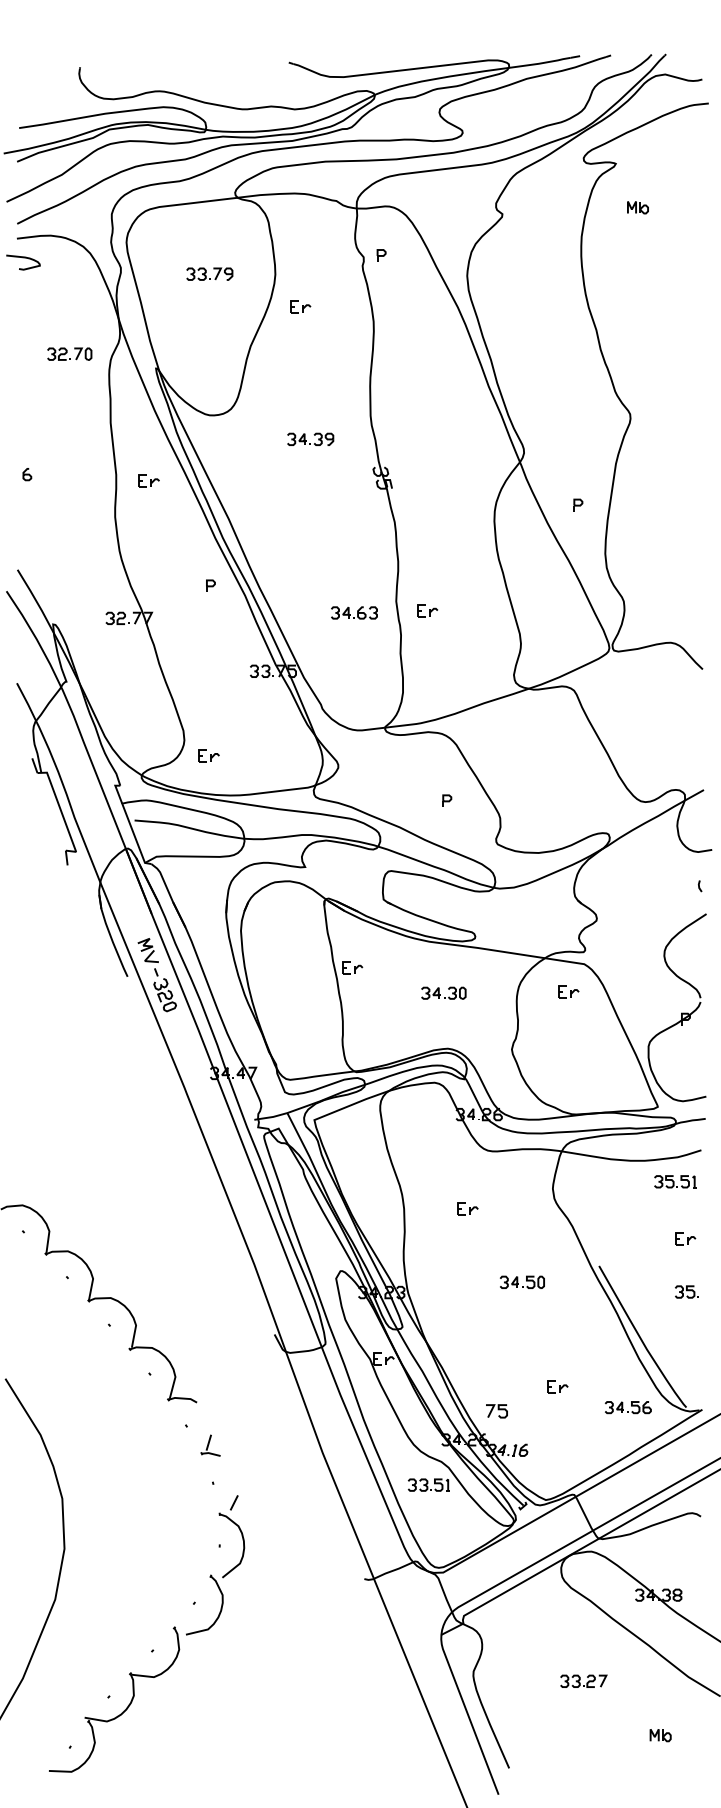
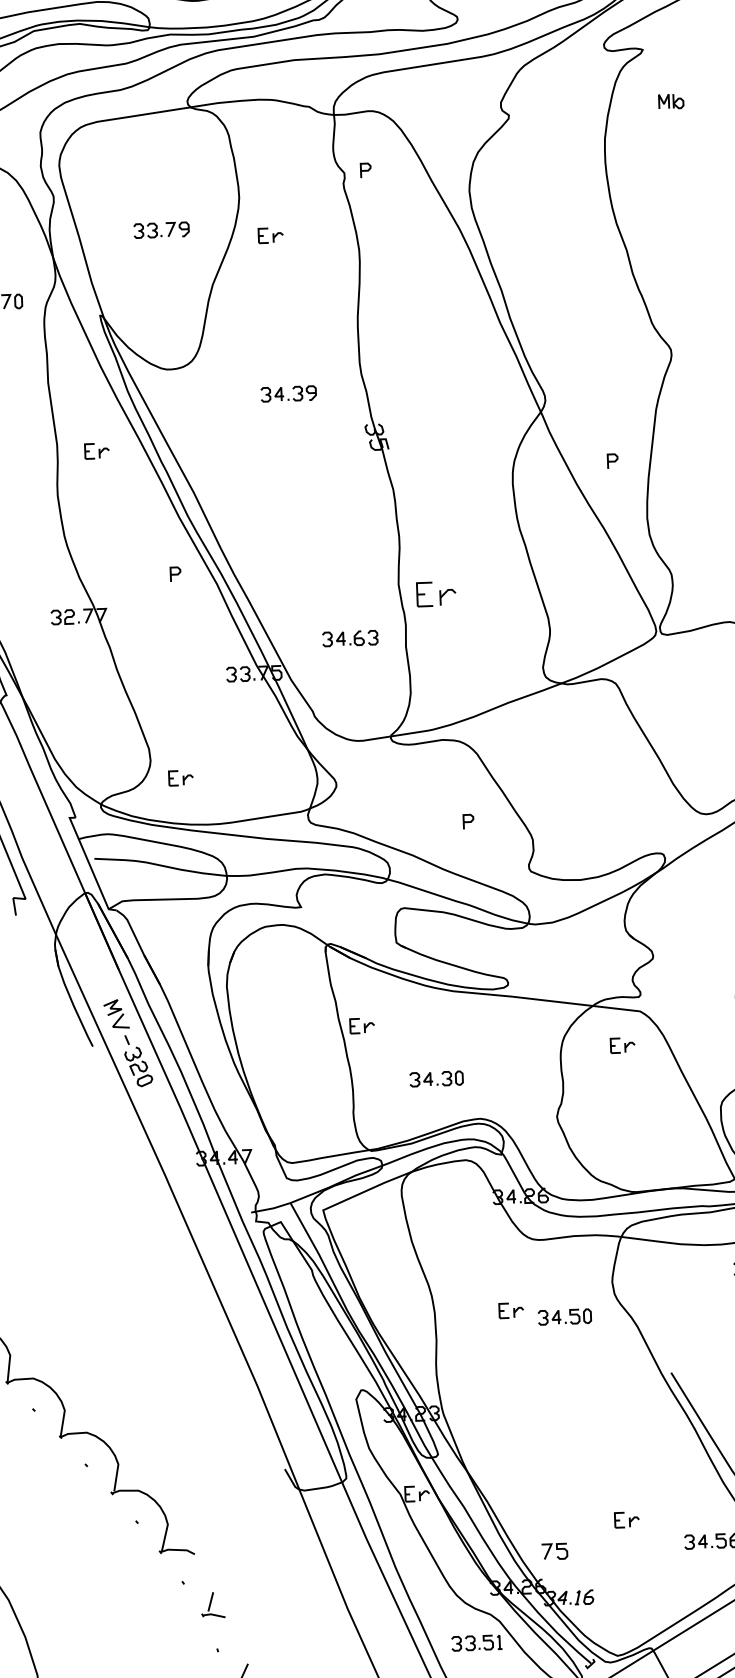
part: (209, 273) -> (161, 229), moved
part: (427, 610) -> (436, 594), size x1.6
part: (354, 612) -> (350, 638), moved
part: (443, 992) -> (436, 1078), moved
part: (522, 1281) -> (565, 1315), moved

